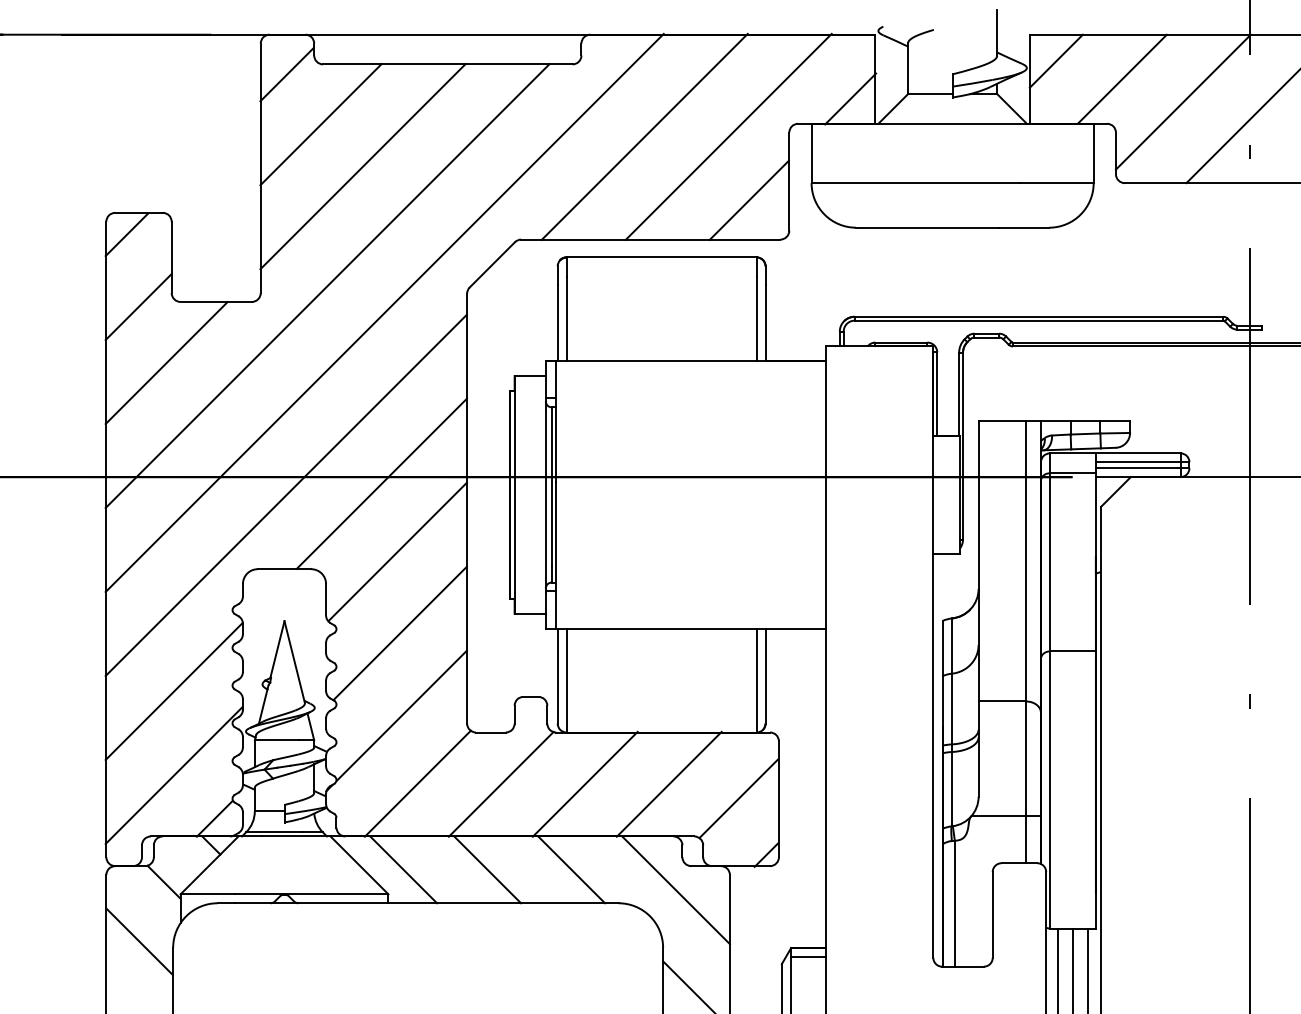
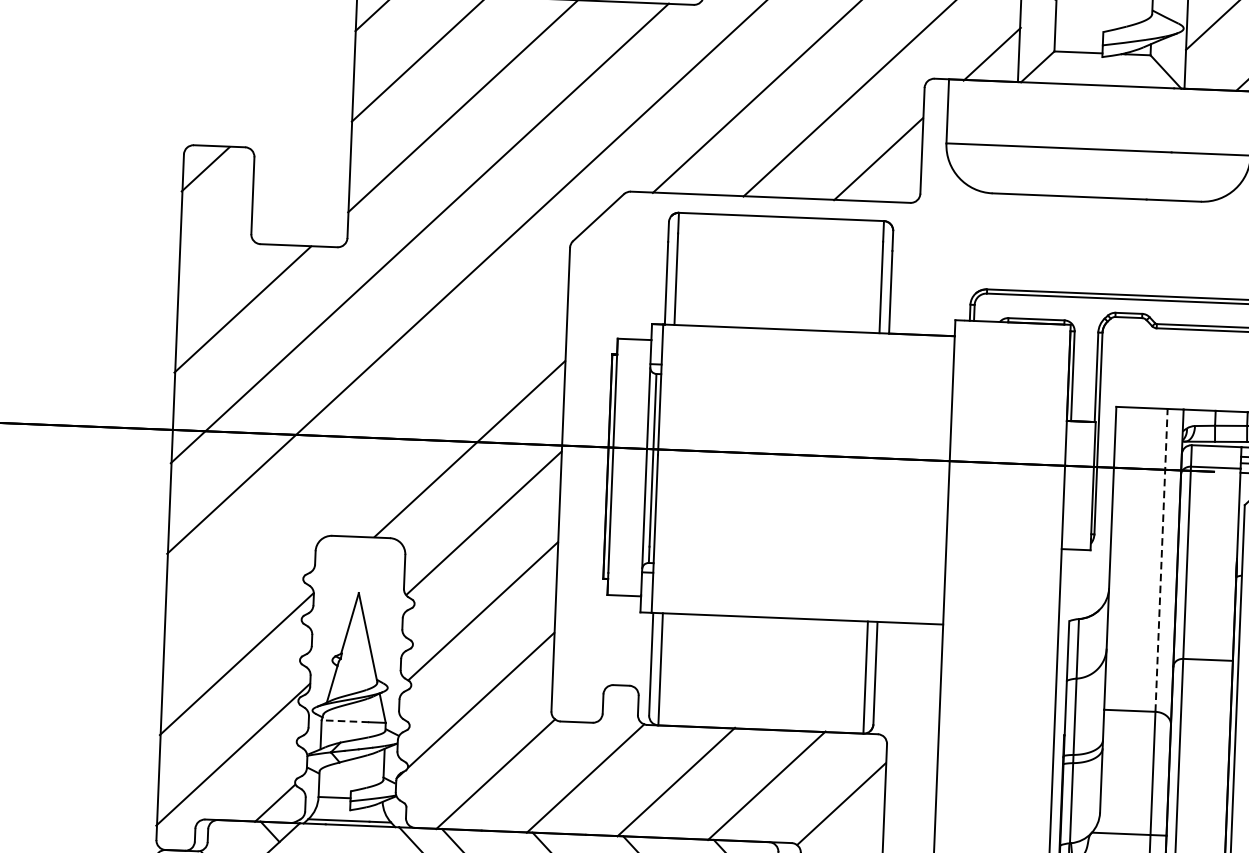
line: (138, 307) -> (214, 248), removed
line: (285, 494) -> (365, 456), removed
line: (1026, 560) -> (1161, 559), solid -> dashed
line: (276, 740) -> (345, 721), solid -> dashed

